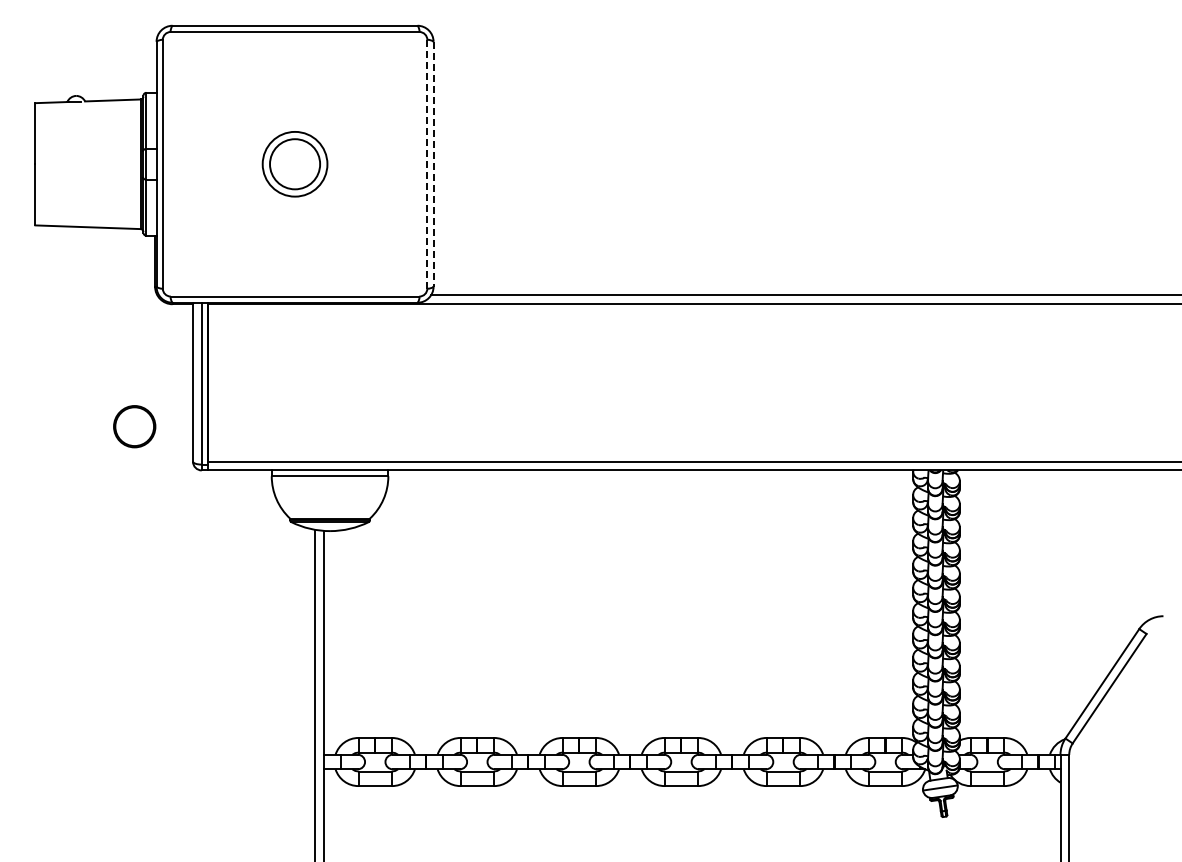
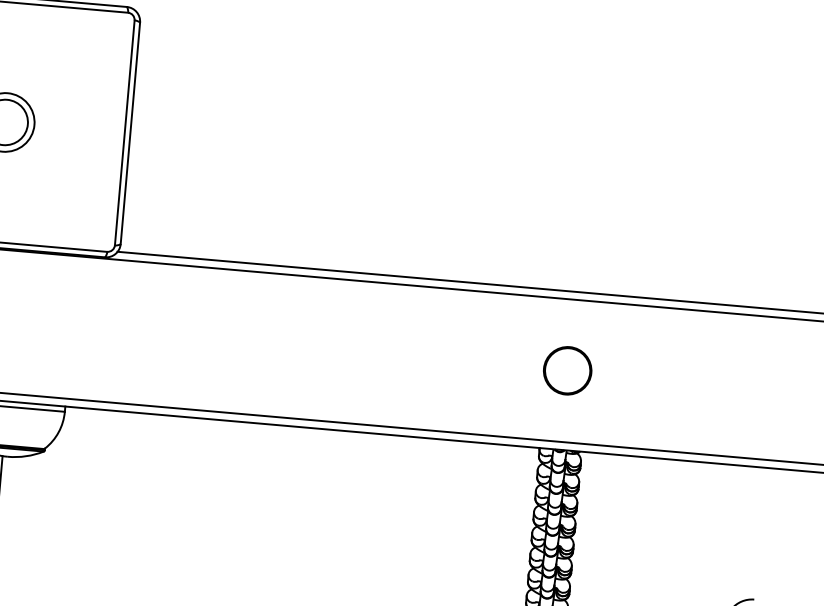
line: (427, 163) -> (124, 132), dashed -> solid
line: (433, 164) -> (130, 133), dashed -> solid
part: (936, 382) -> (567, 370), added

